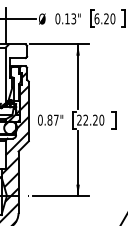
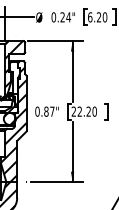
text: (70, 19) -> (65, 17), 0.13" -> 0.24"
hatch: (14, 69) -> (13, 64), added

